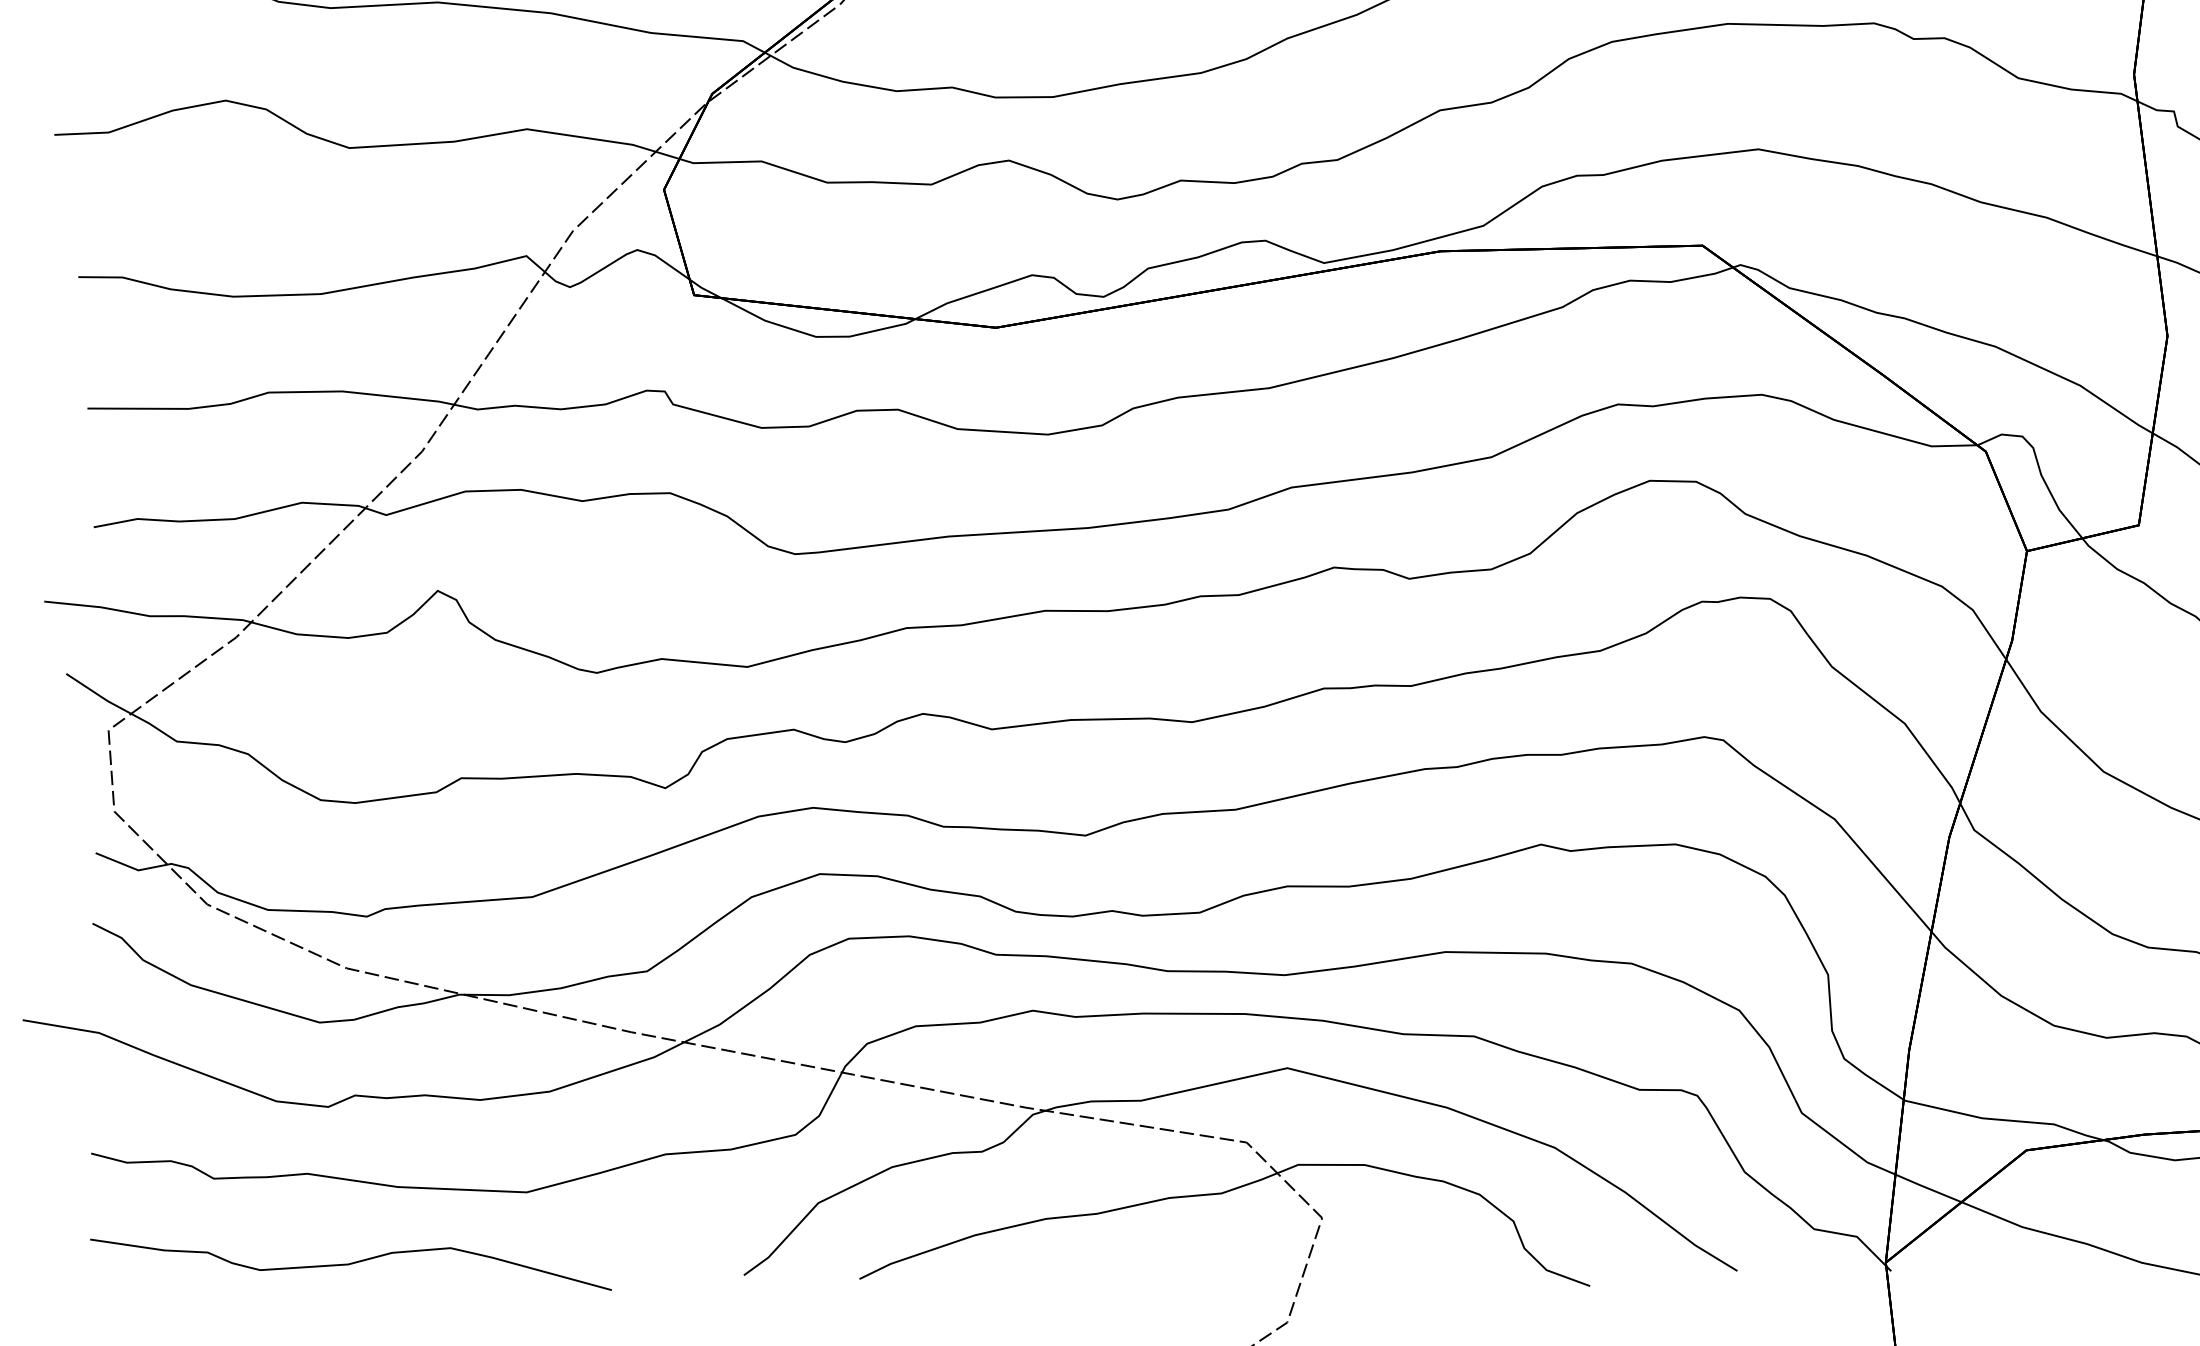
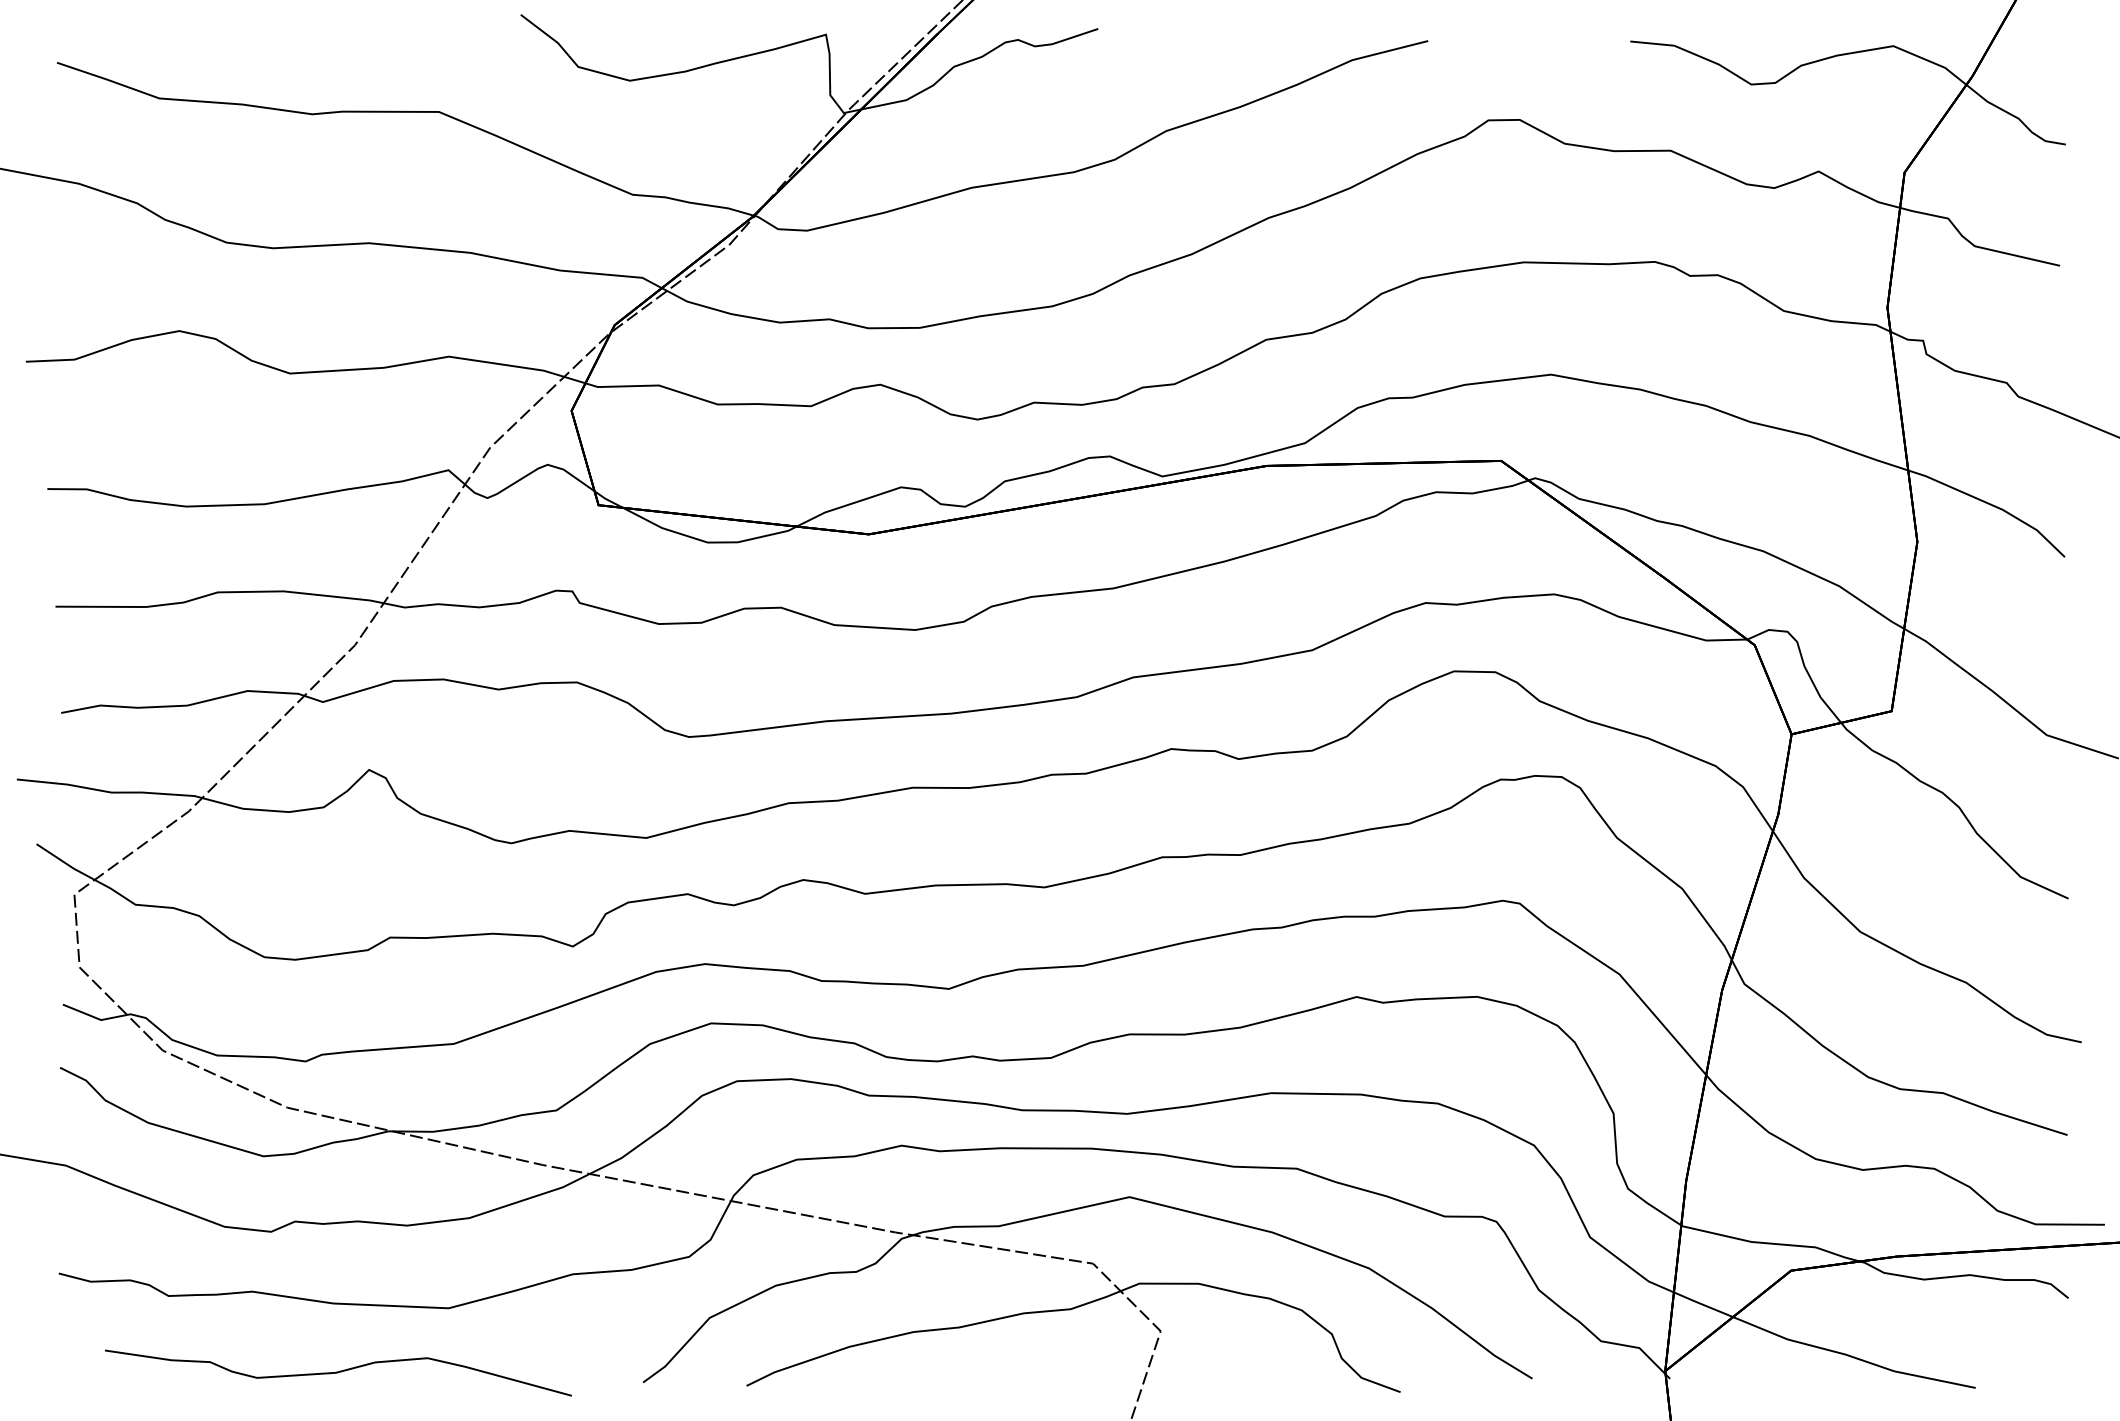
curve: (351, 1264) -> (338, 1372), moved

